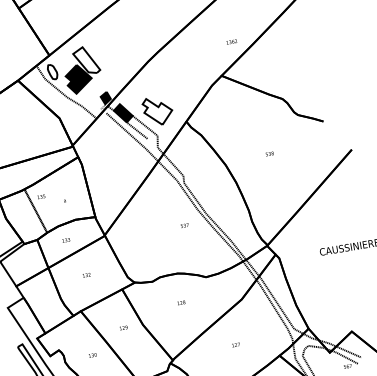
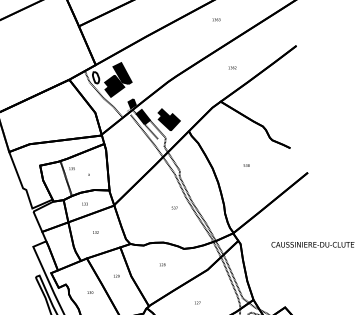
text: (231, 41) -> (232, 67), moved
fill: (86, 60) -> (122, 73), added
fill: (157, 110) -> (168, 119), added

